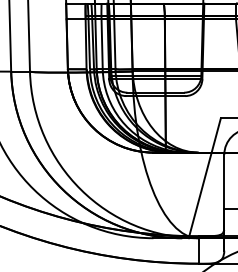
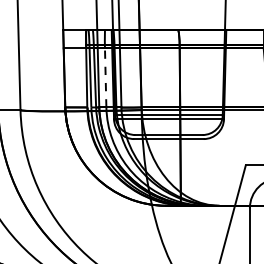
line: (102, 43) -> (106, 76), solid -> dashed

